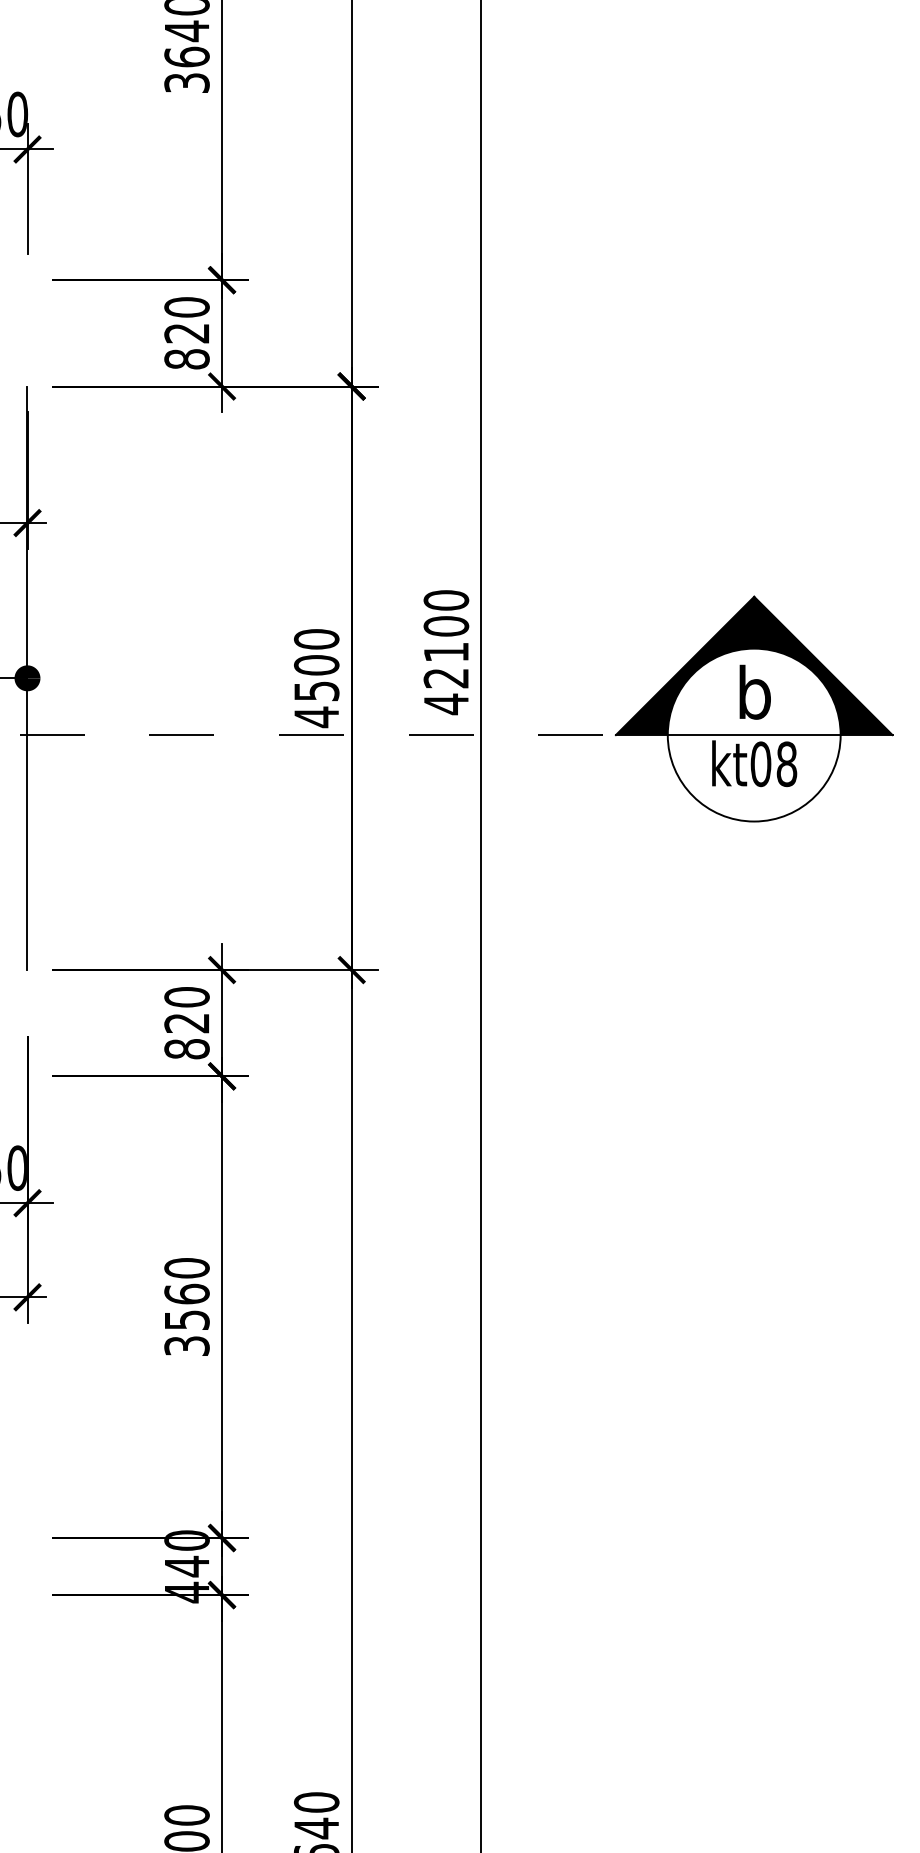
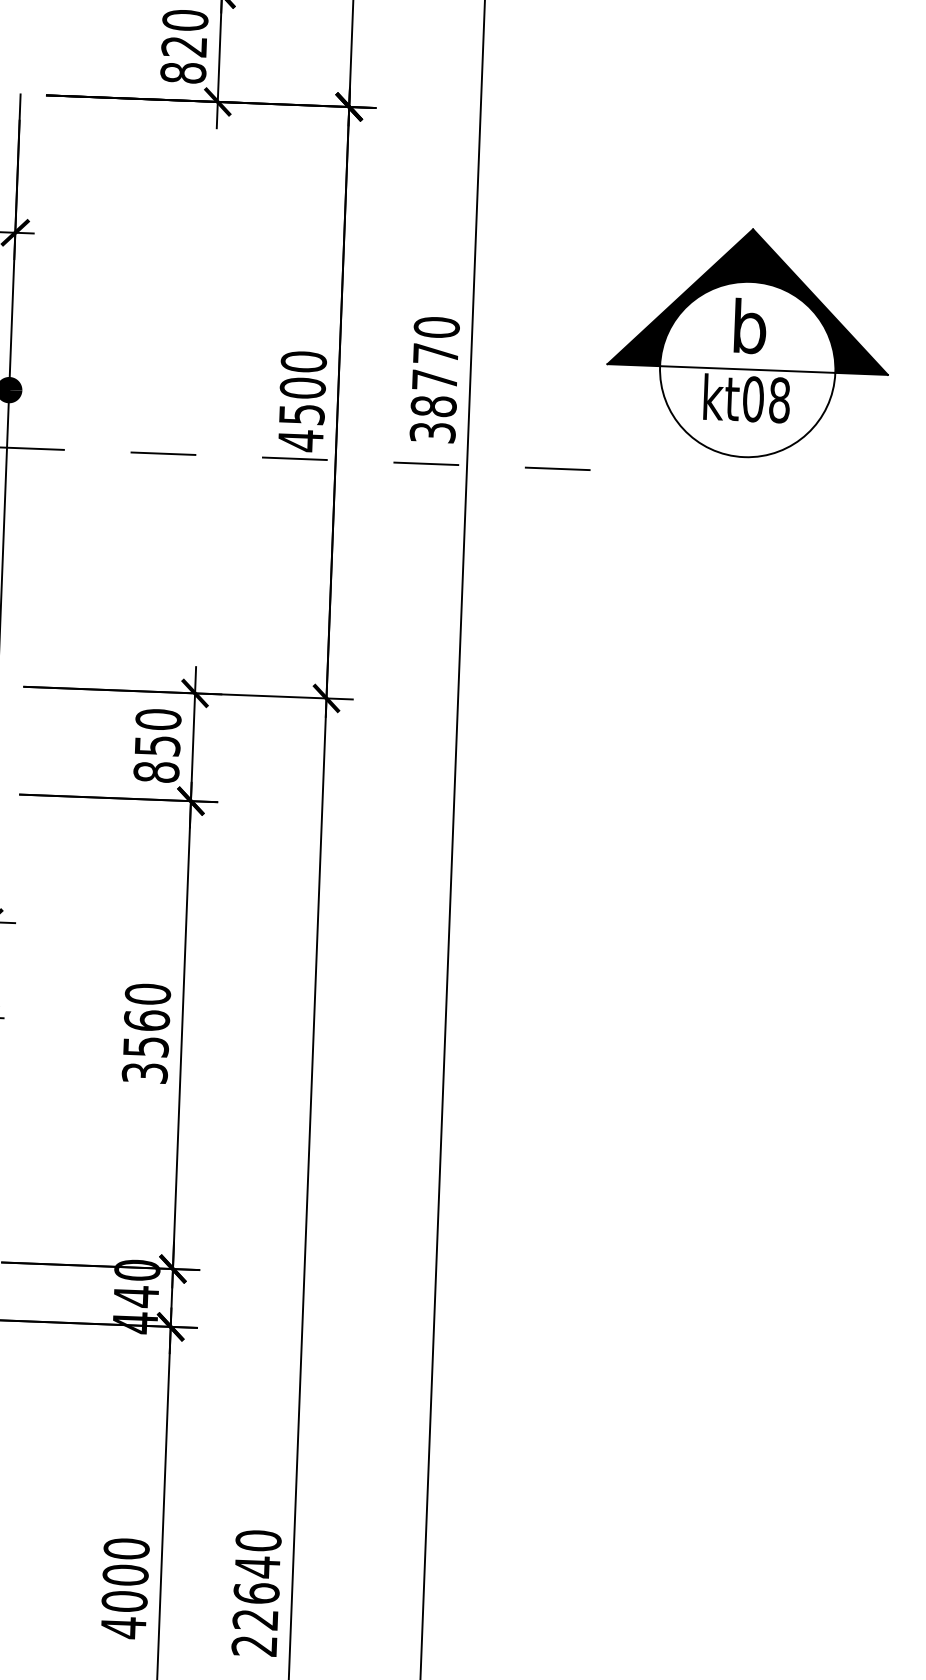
text: (446, 665) -> (434, 393), 42100 -> 38770
part: (753, 708) -> (748, 342), moved
text: (186, 1023) -> (156, 746), 820 -> 850

